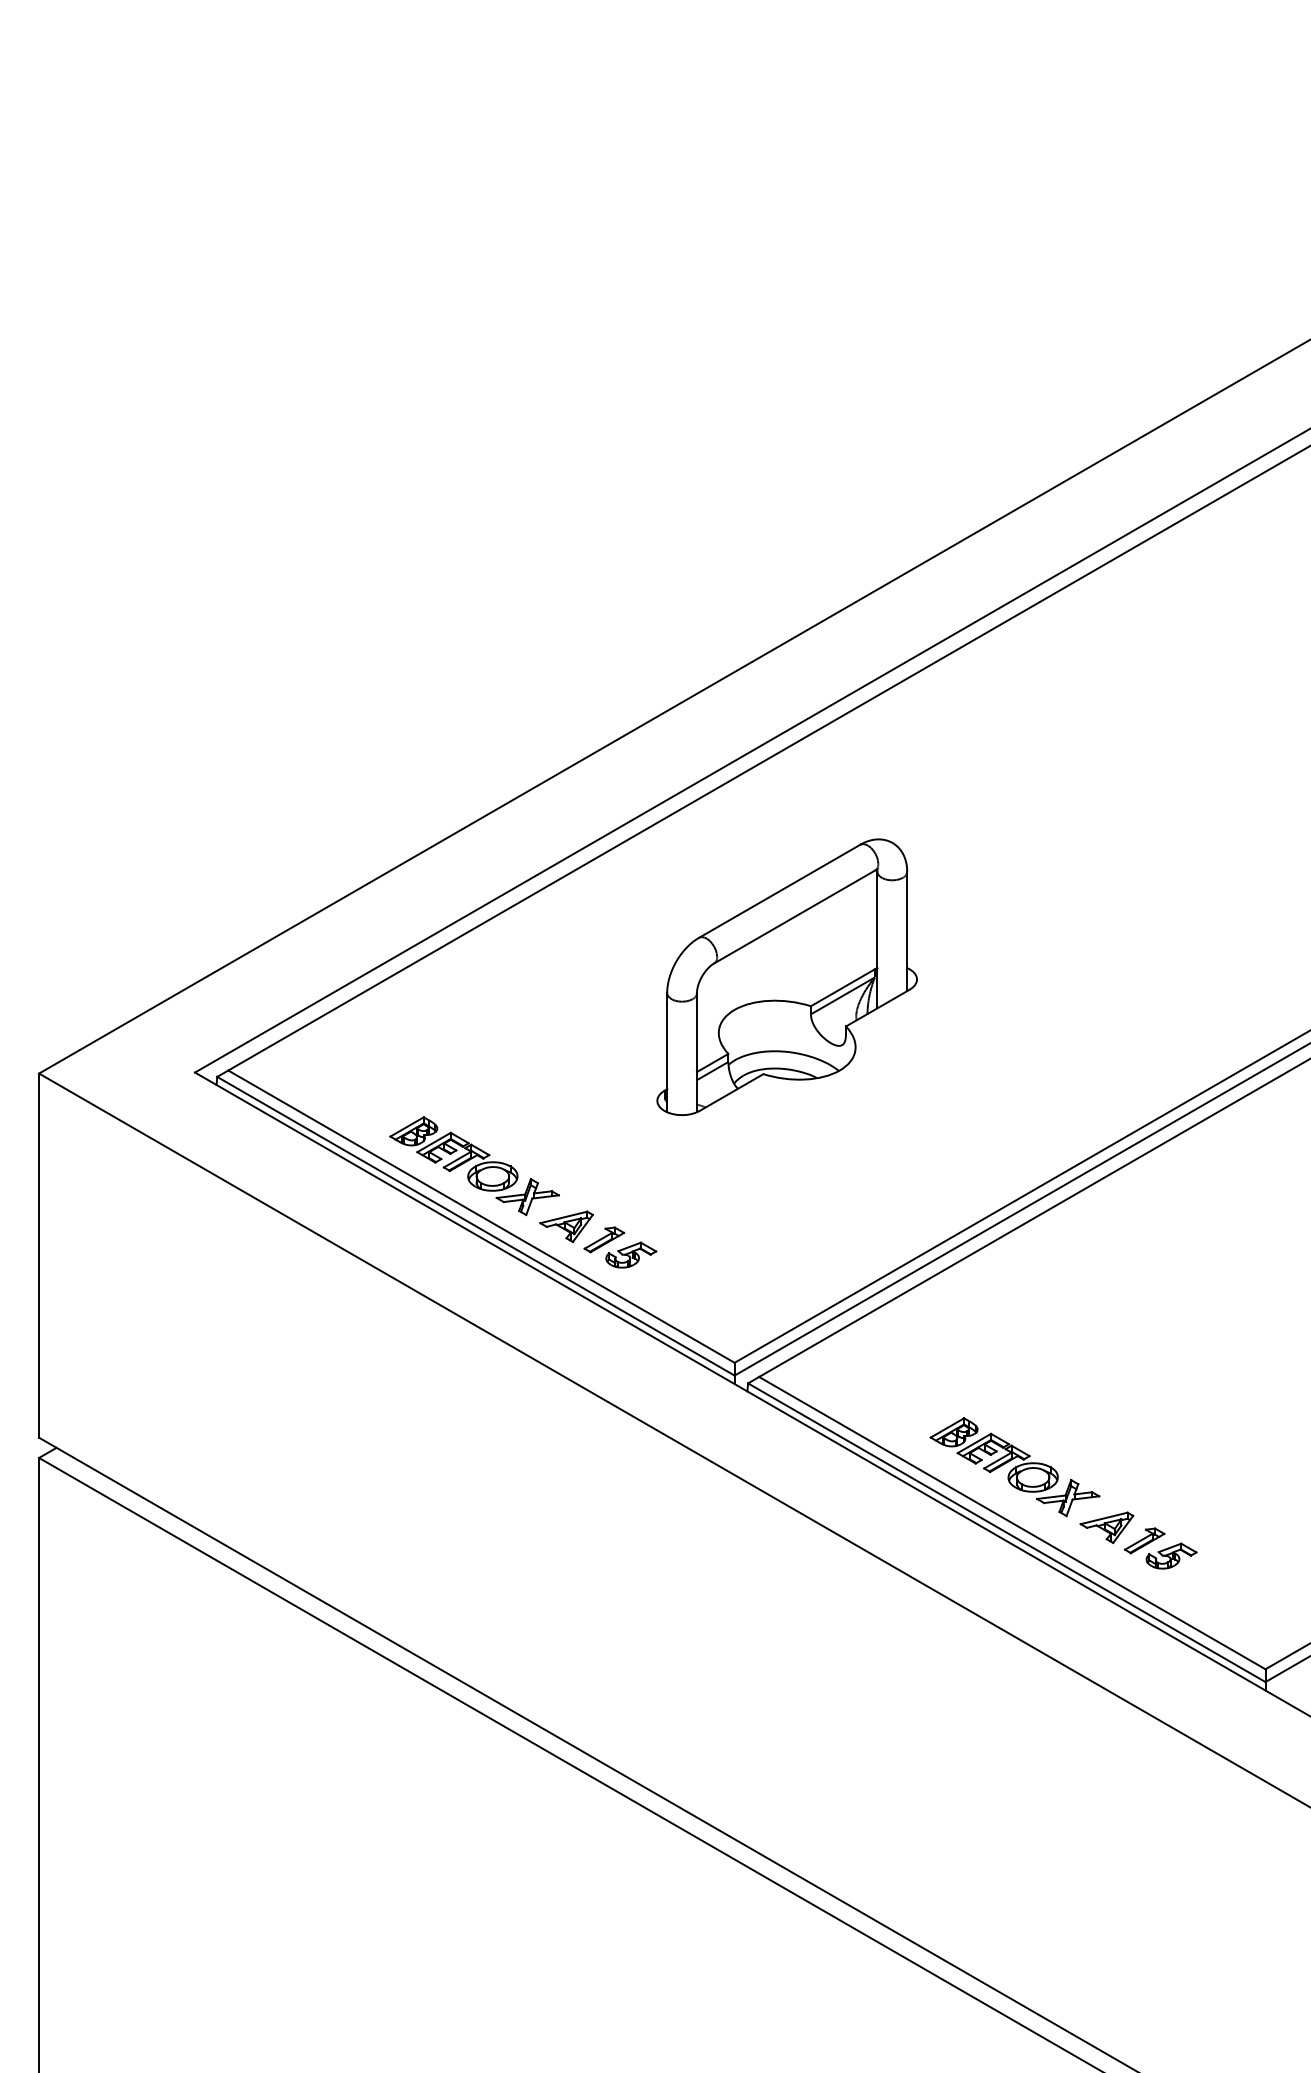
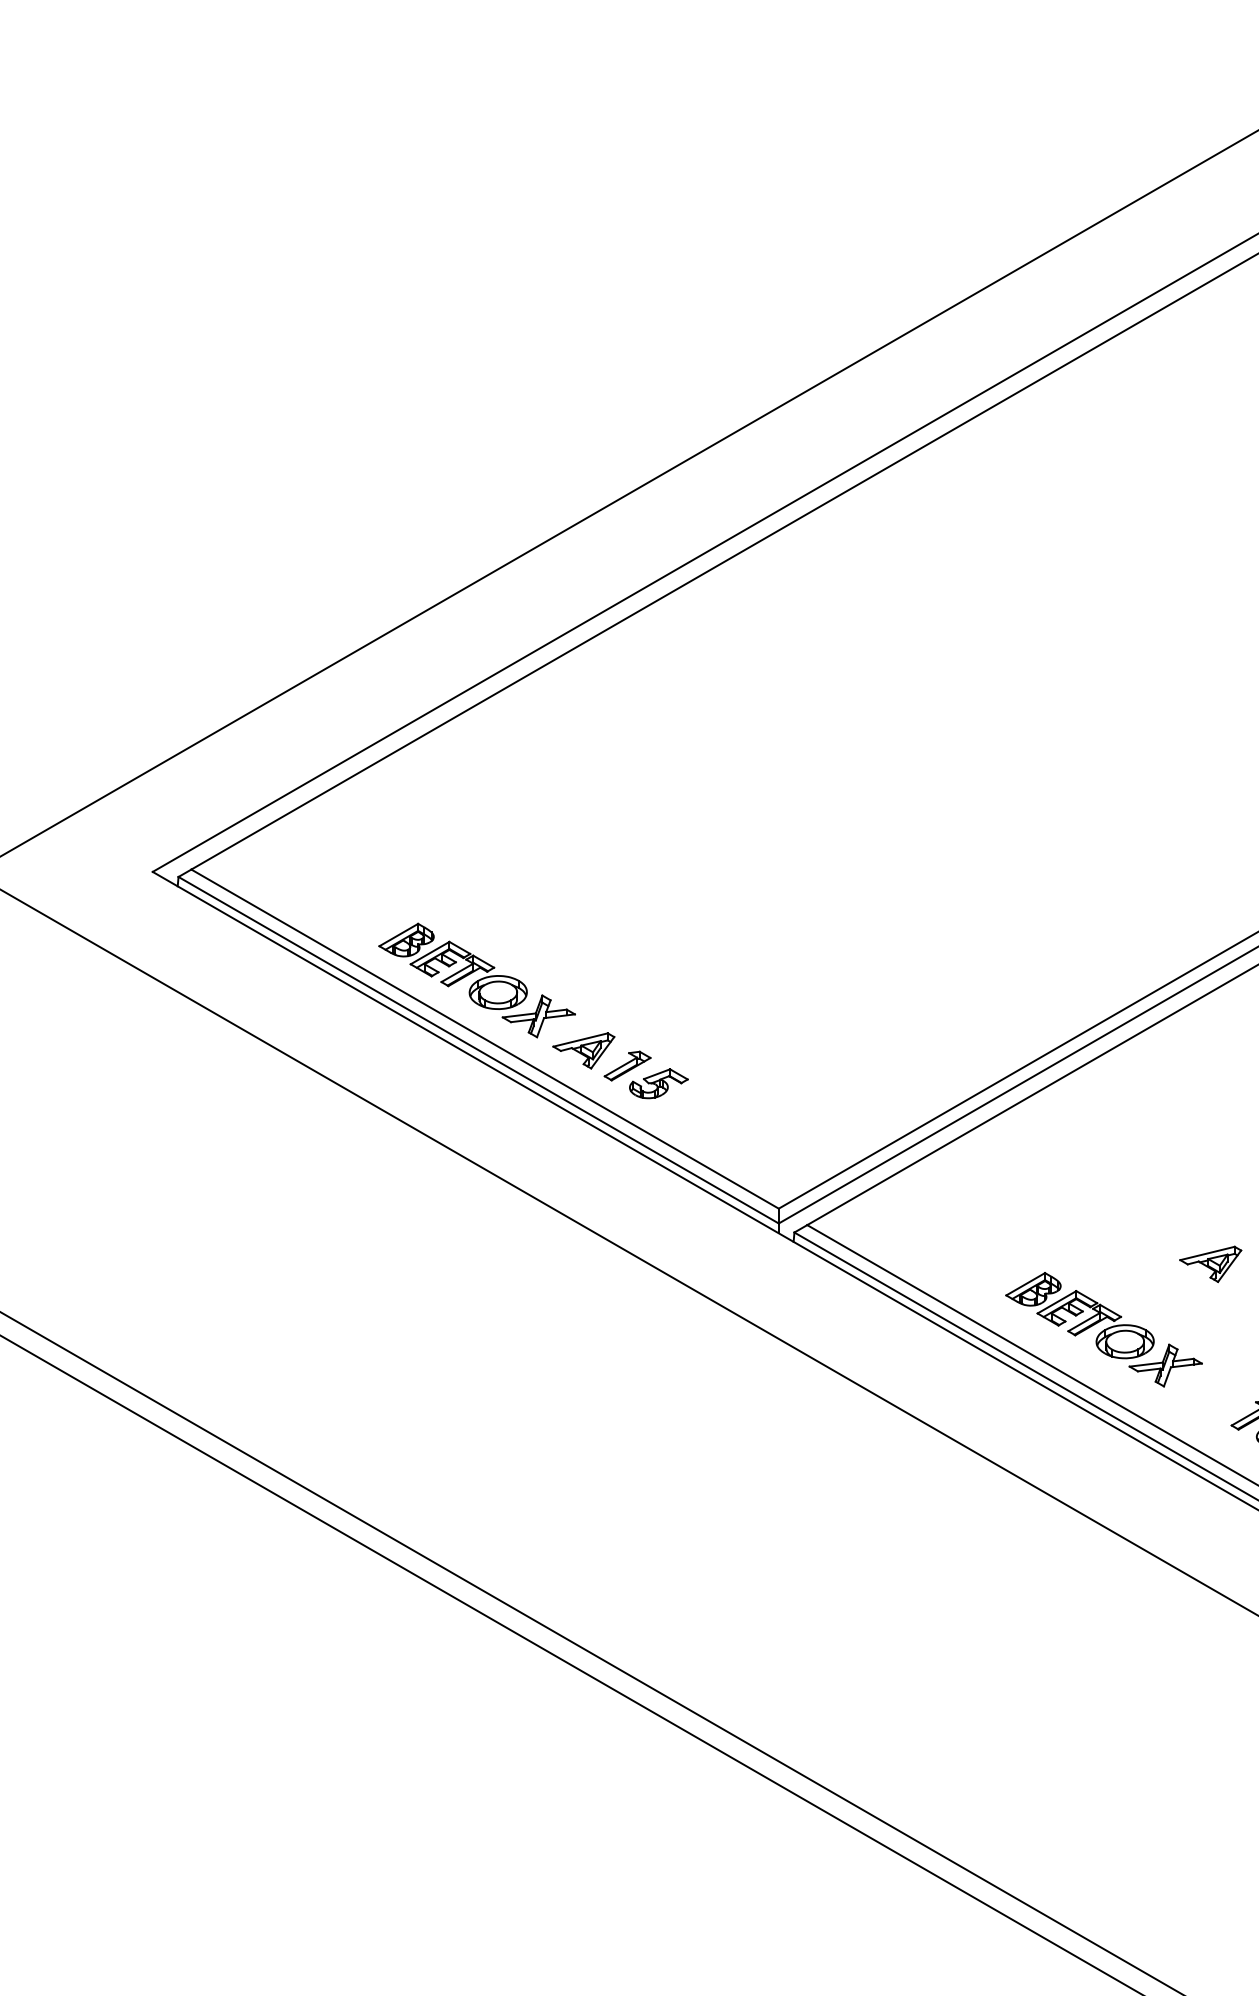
part: (786, 976) -> (838, 760), removed
part: (1106, 1527) -> (1210, 1263), moved

